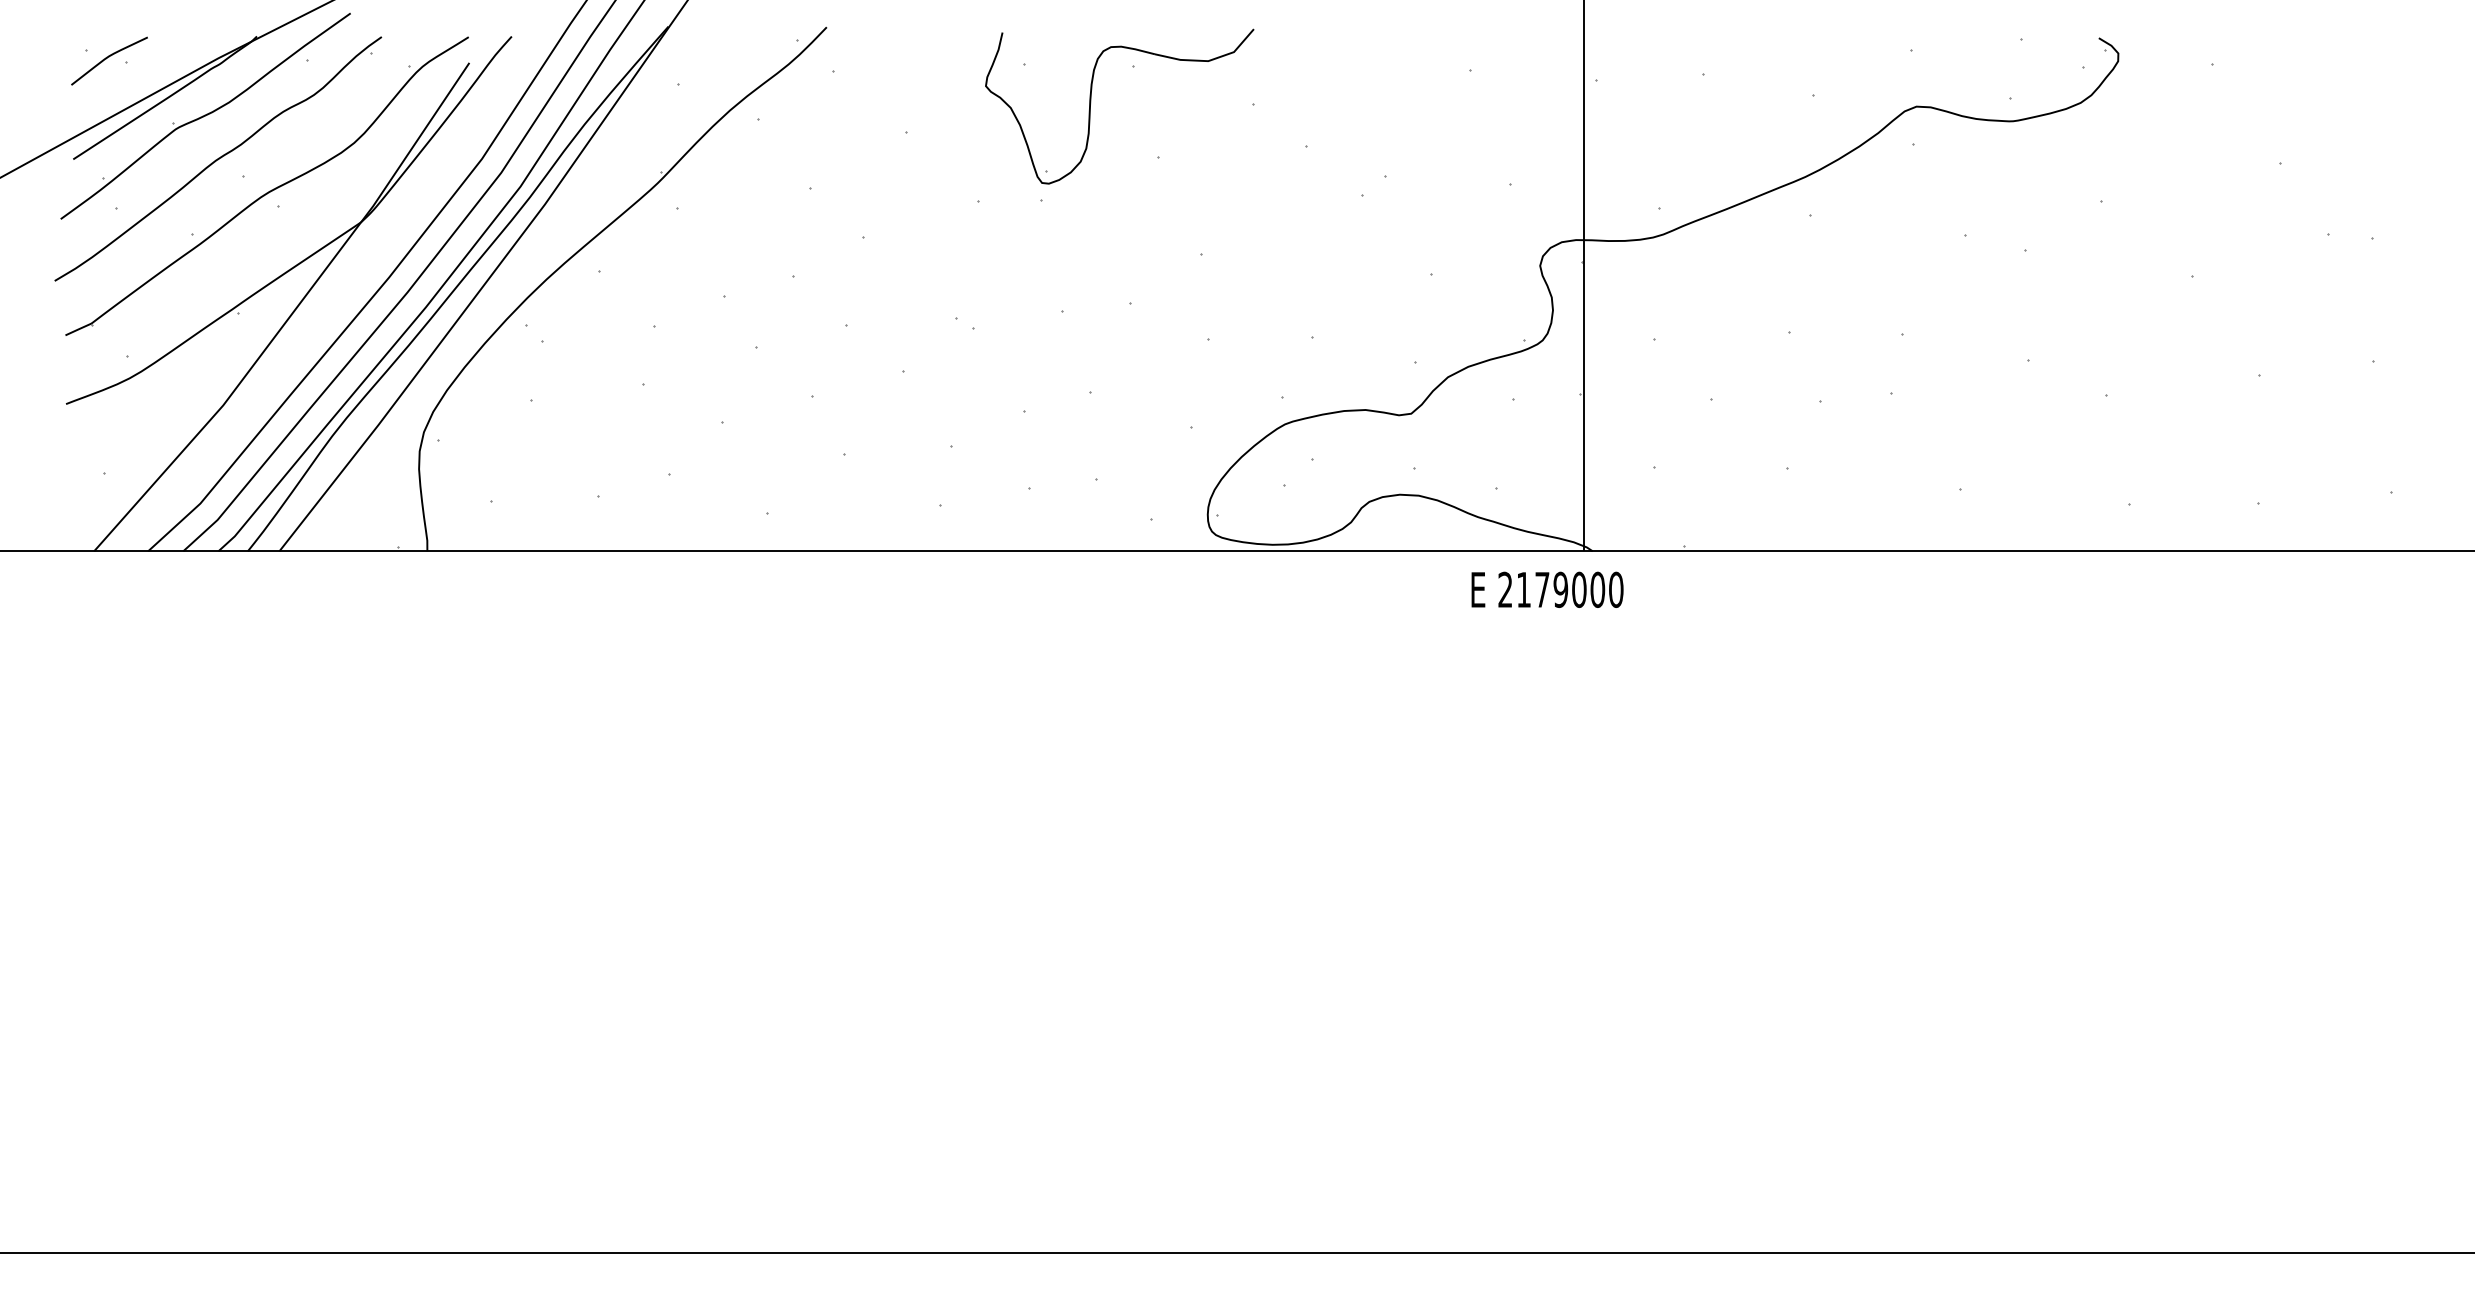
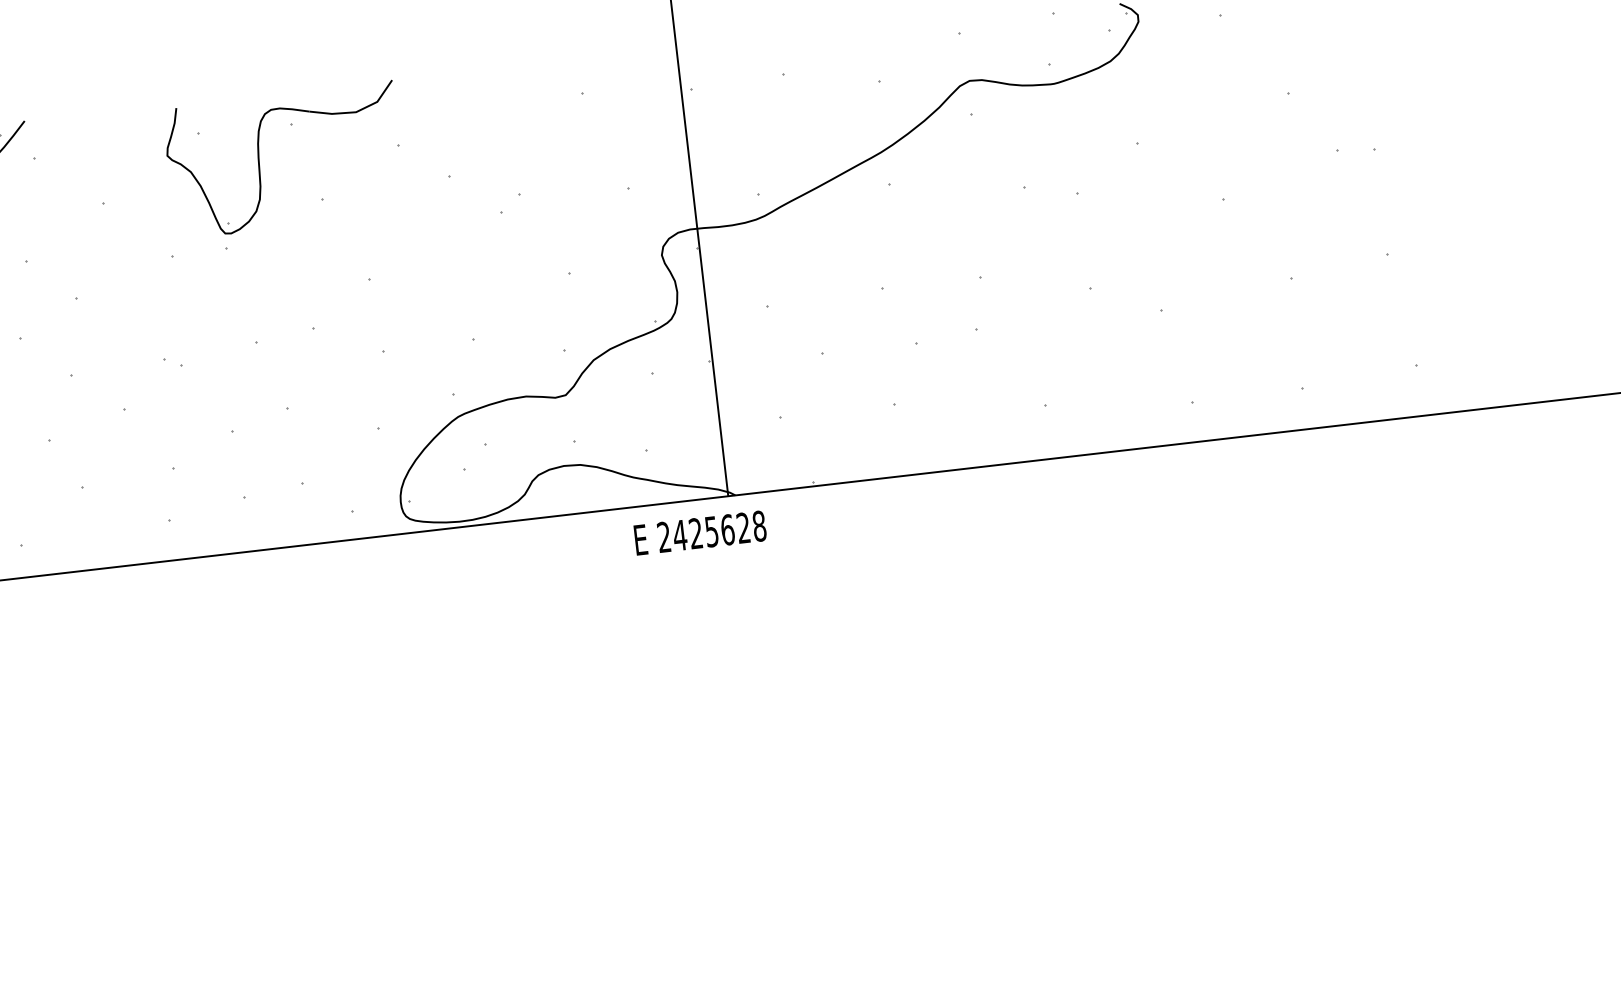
text: (1569, 589) -> (719, 530), 2179000 -> 2425628

